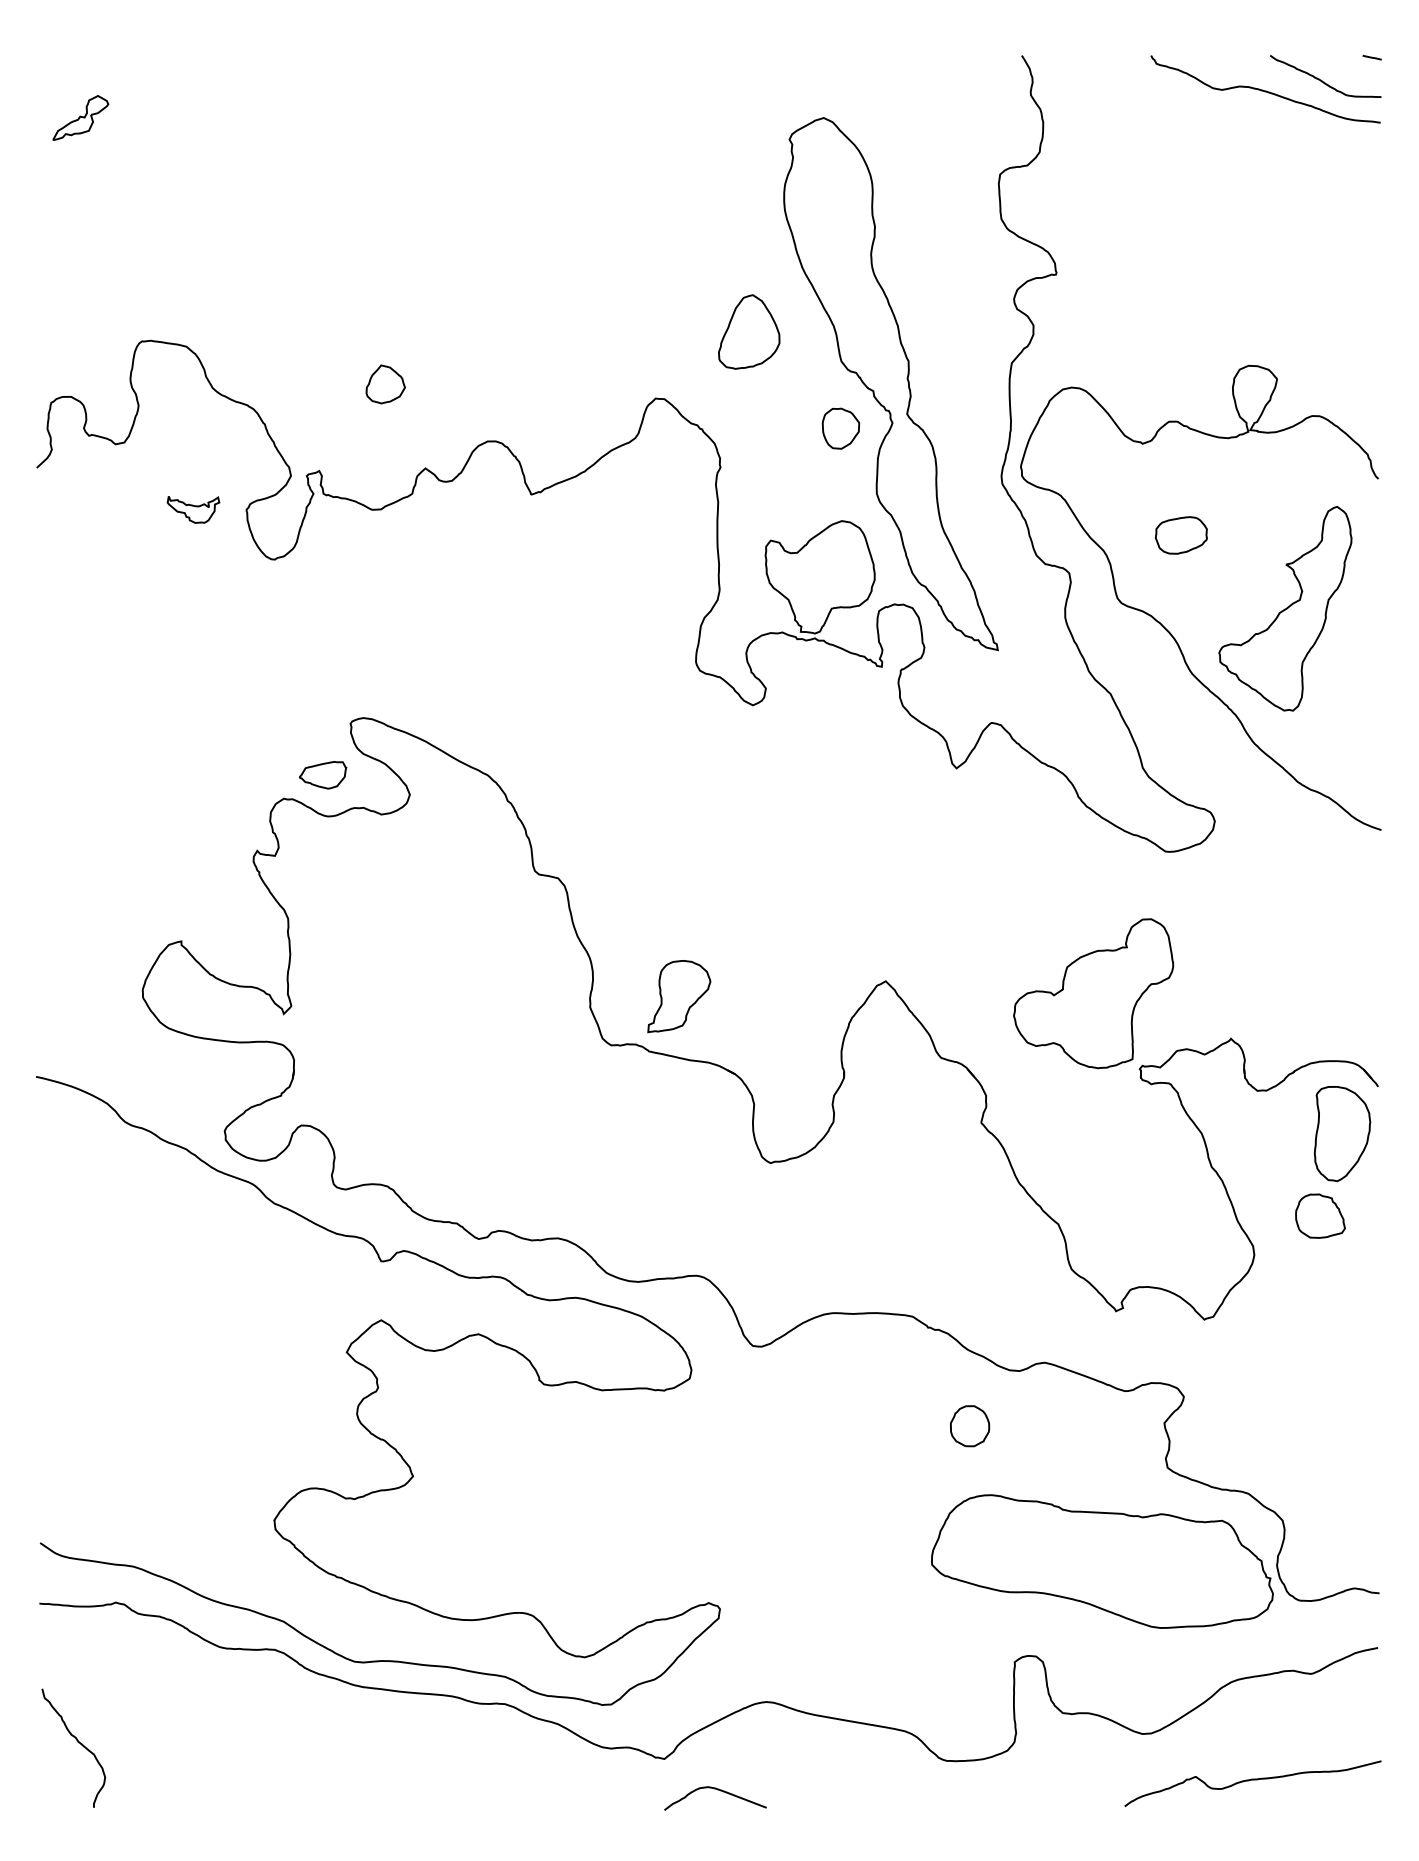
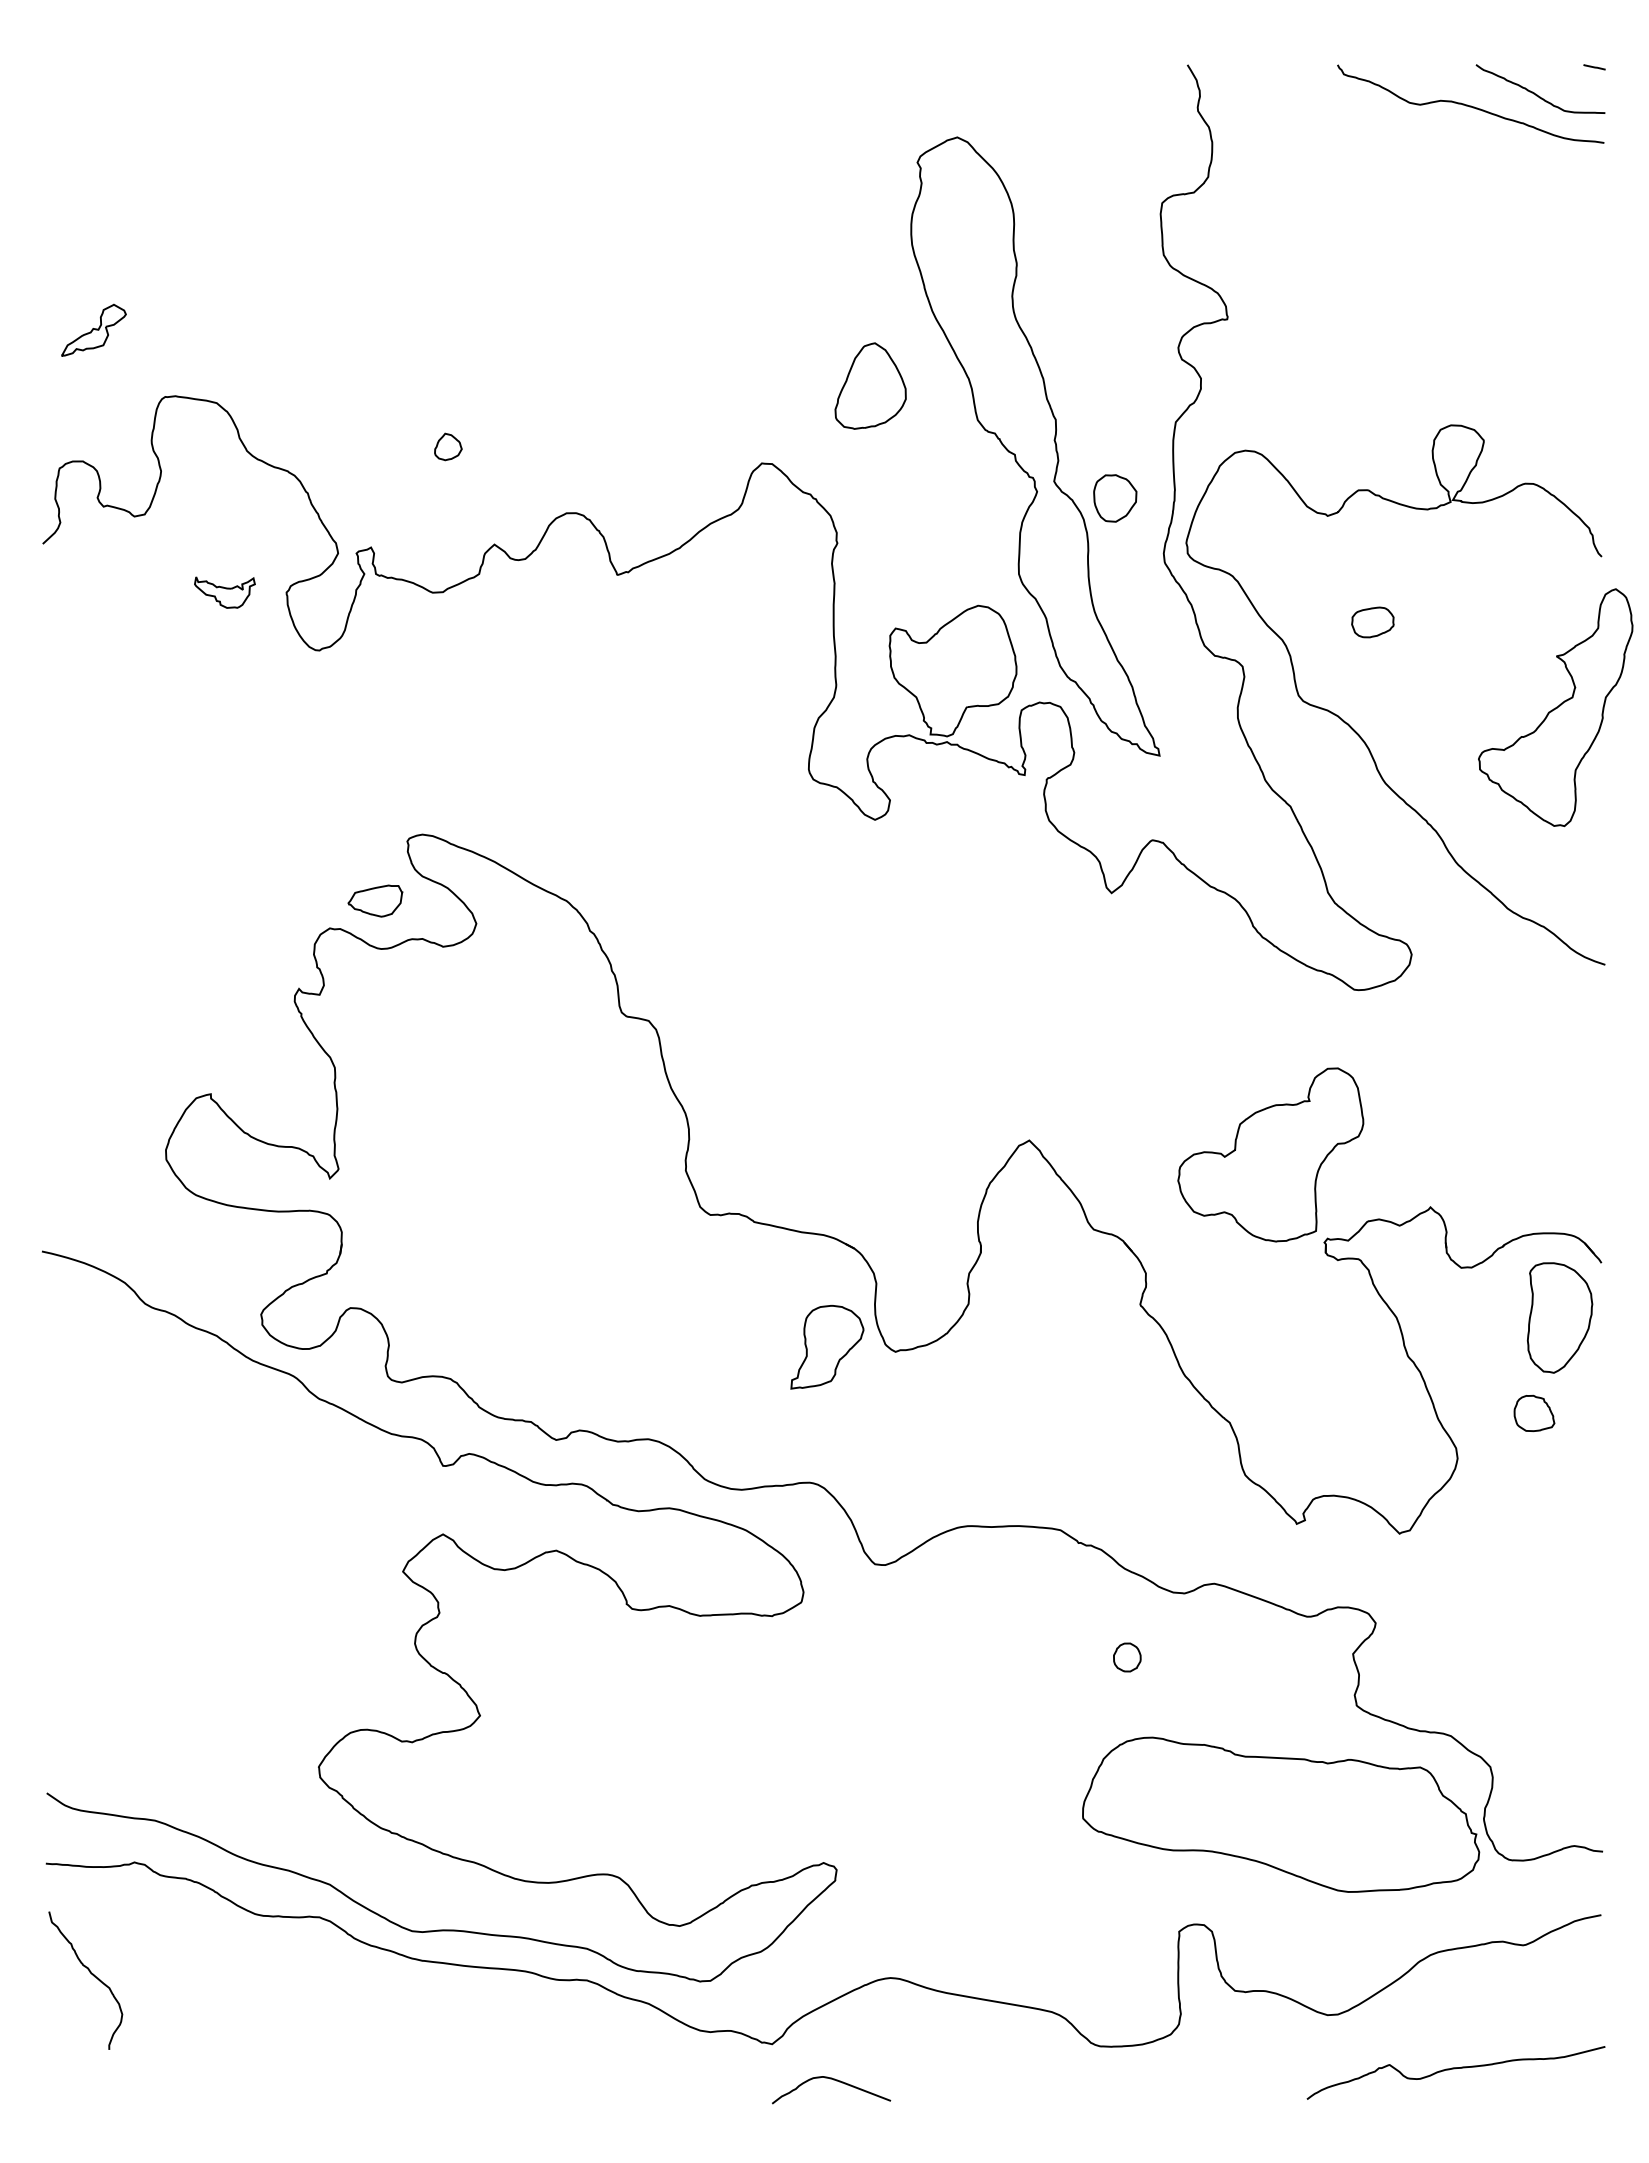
part: (80, 117) -> (93, 329), moved
part: (385, 384) -> (448, 446), size x0.6
part: (841, 428) -> (1115, 498), moved
part: (1181, 535) -> (1372, 622), size x0.7
part: (1285, 608) -> (1555, 707), moved
part: (679, 996) -> (827, 1347), moved
part: (1320, 1216) -> (1534, 1413), size x0.7
part: (970, 1426) -> (1127, 1657), size x0.6
curve: (78, 1742) -> (91, 1974), moved

